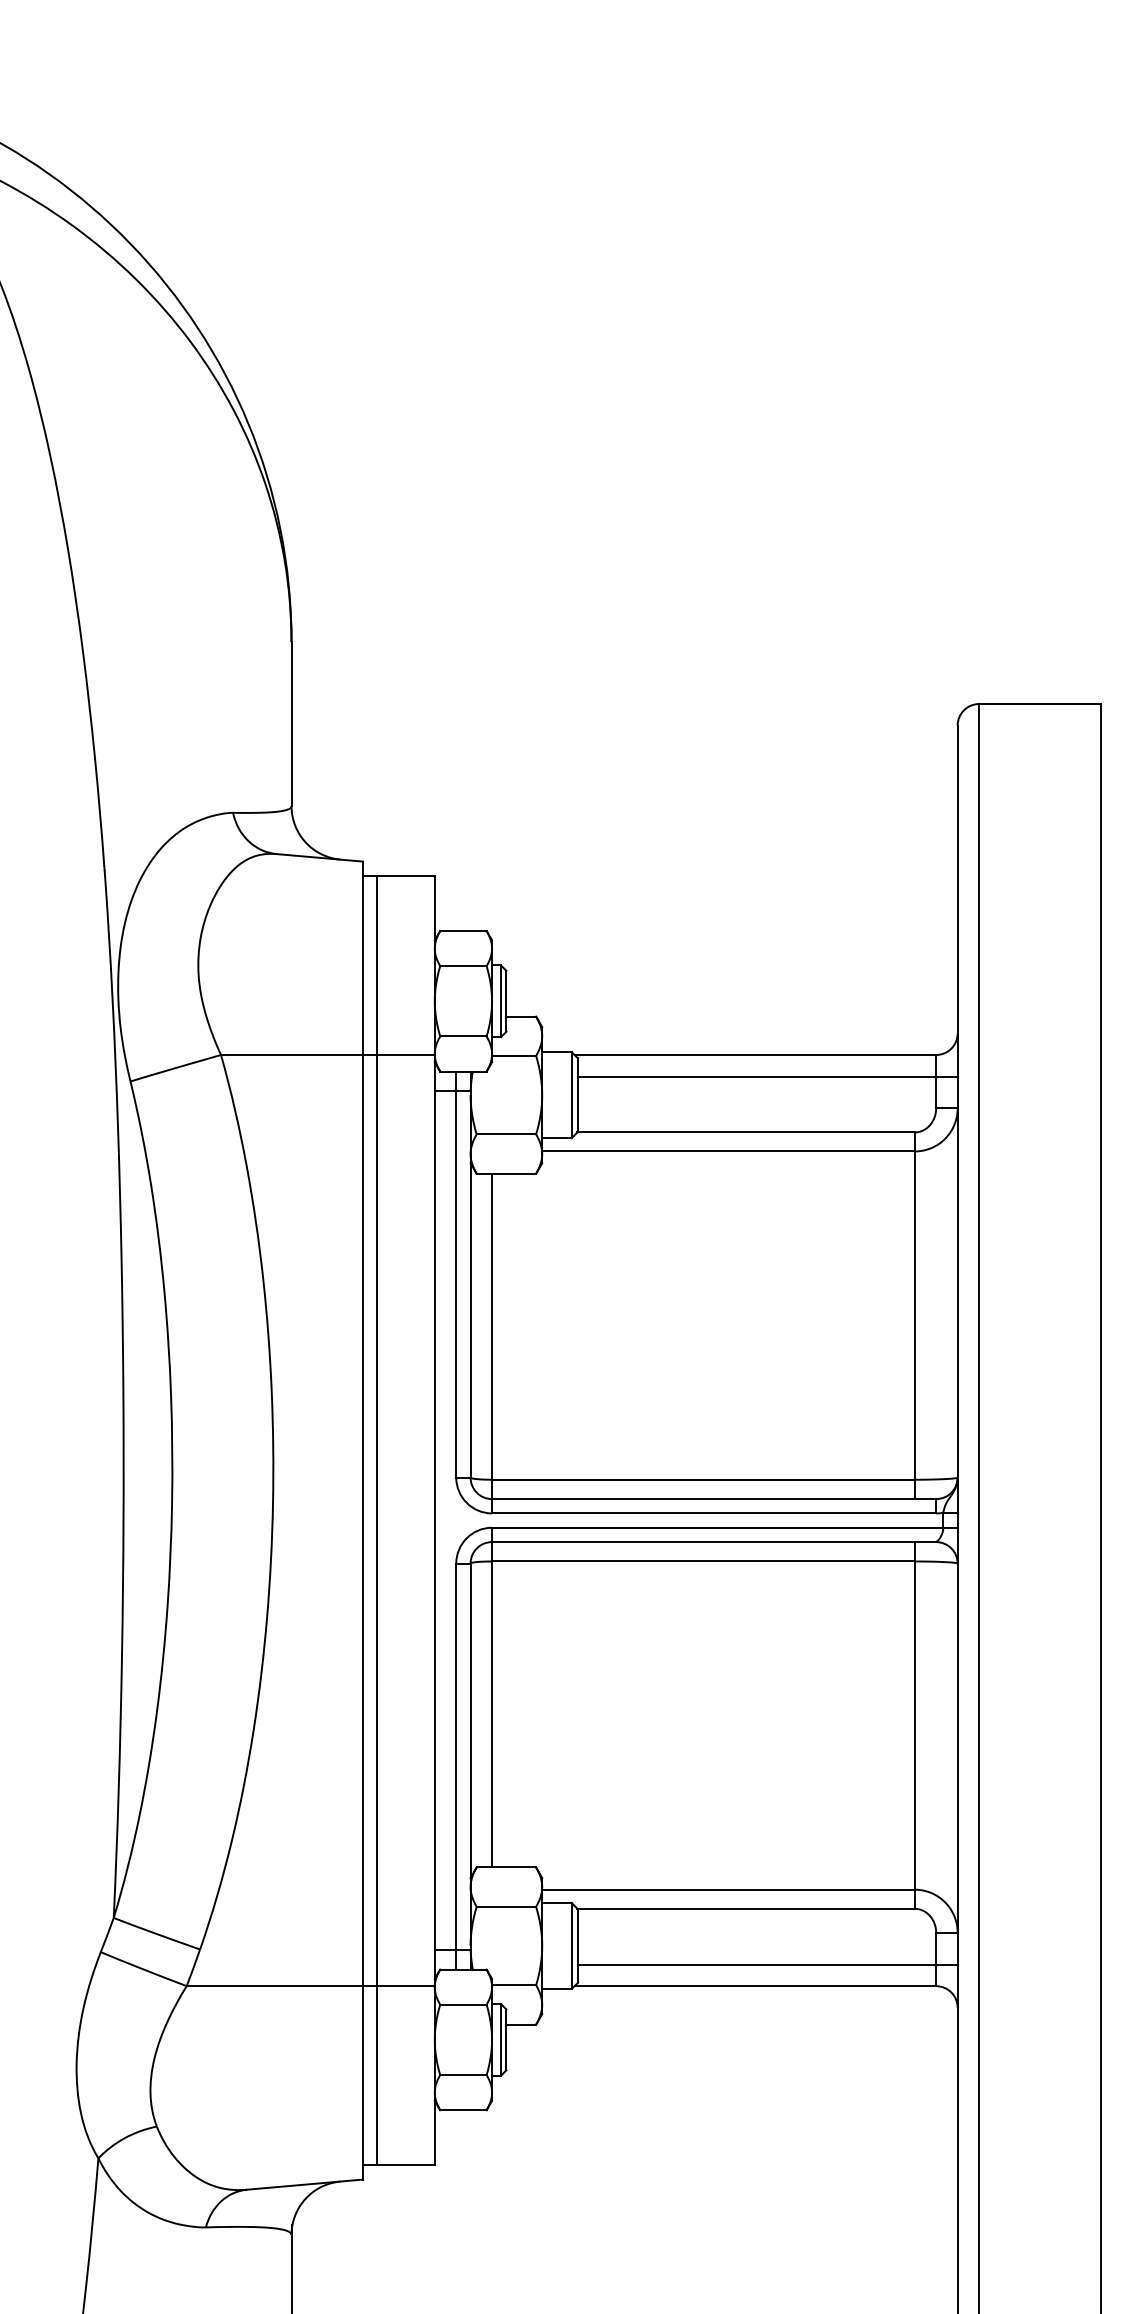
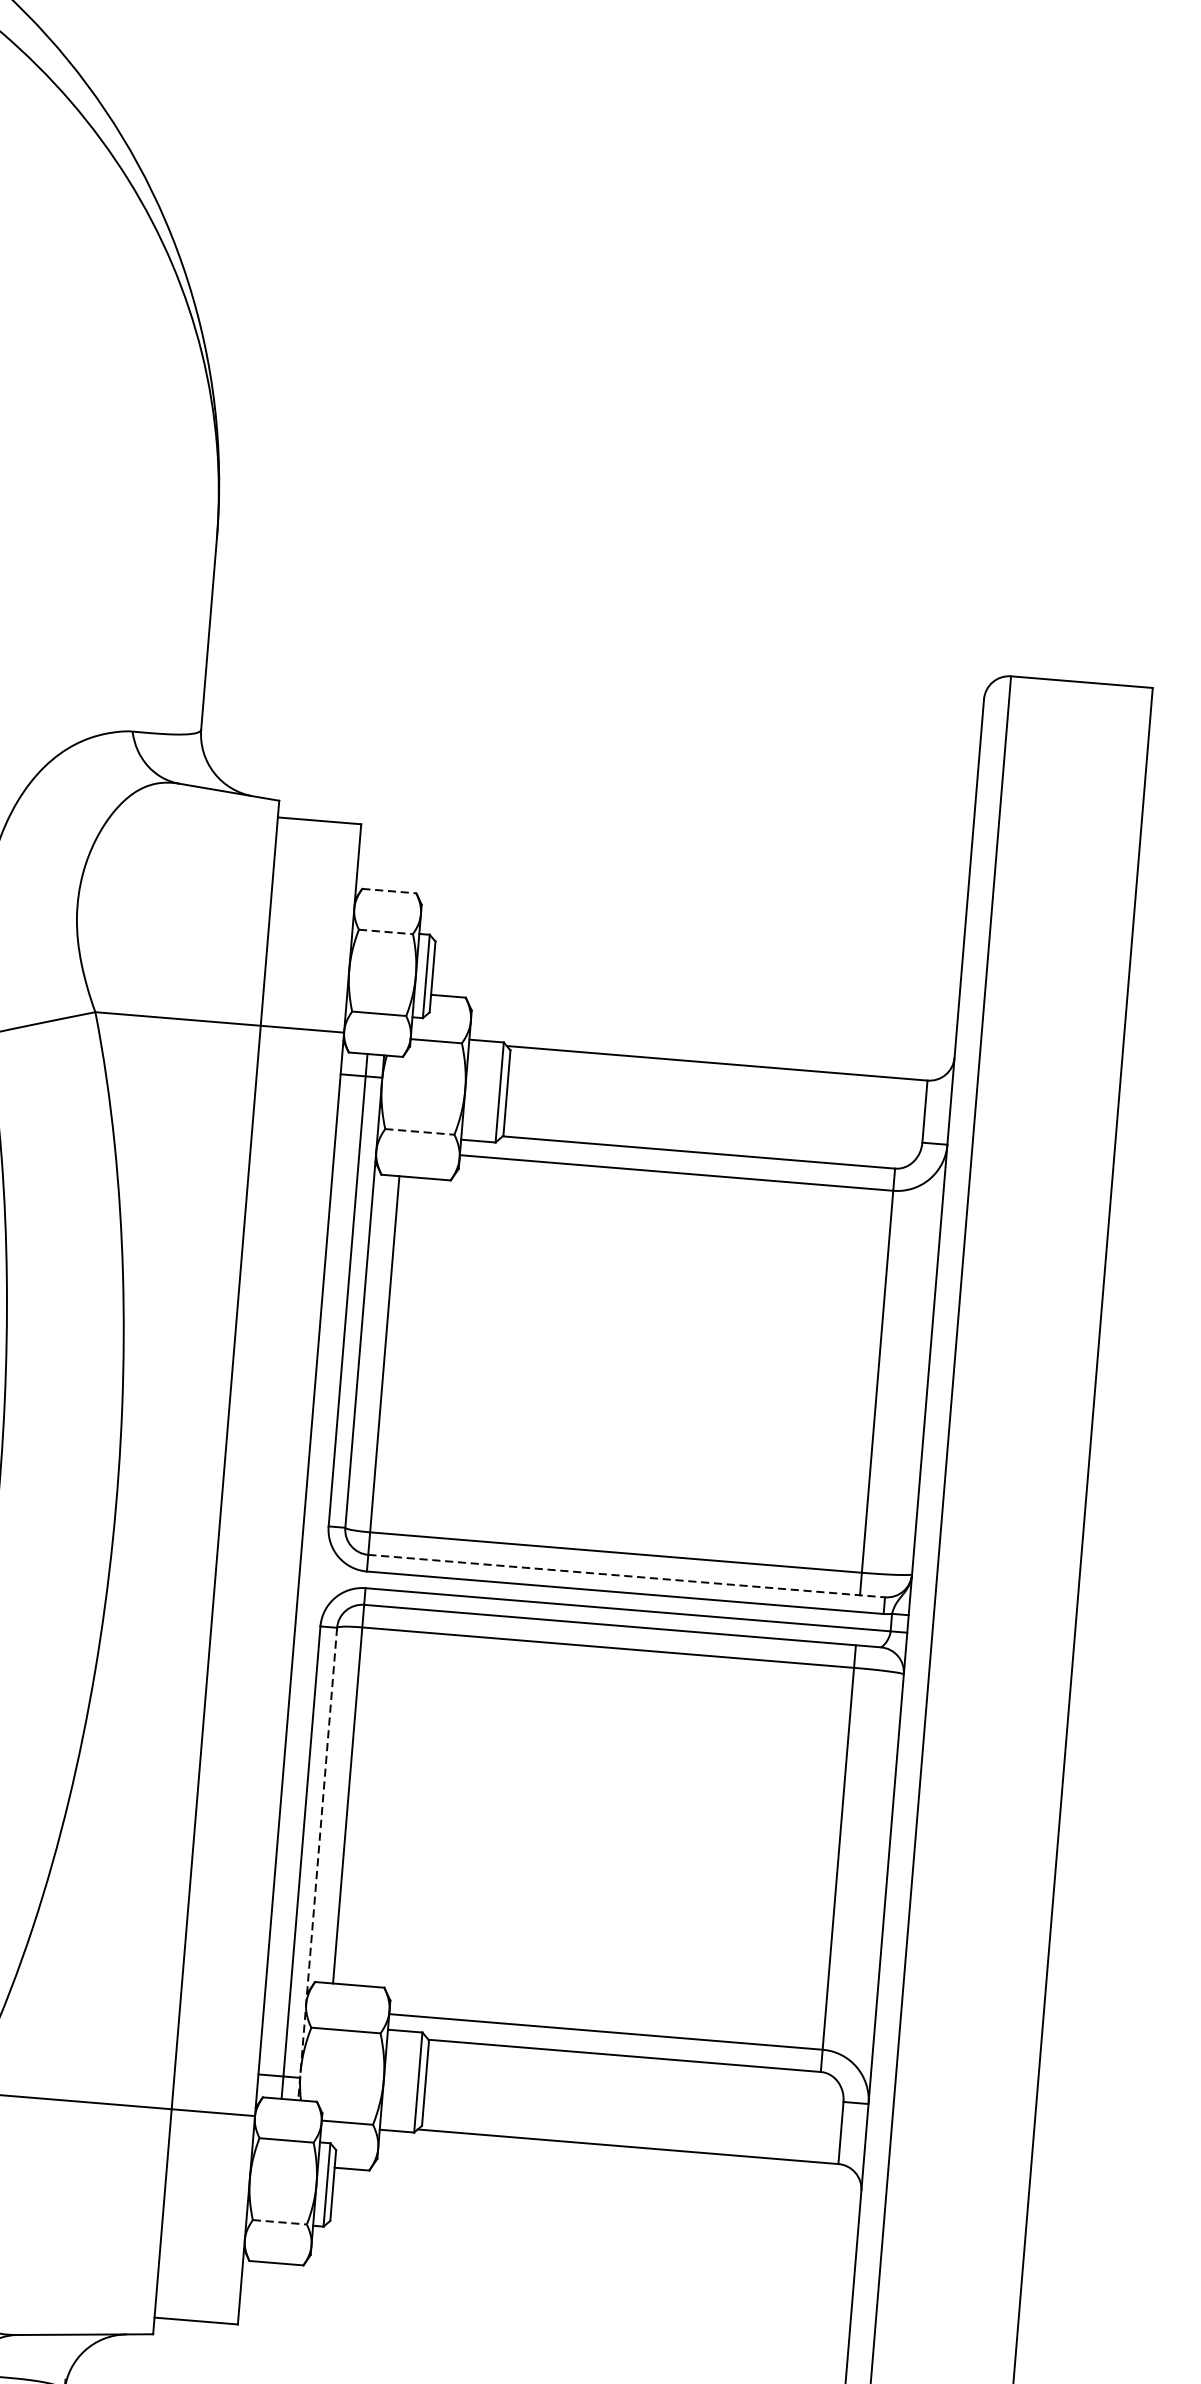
line: (463, 931) -> (389, 891), solid -> dashed
line: (463, 966) -> (385, 932), solid -> dashed
line: (767, 1076) -> (729, 1089), removed
line: (506, 1134) -> (419, 1131), solid -> dashed
line: (714, 1499) -> (627, 1576), solid -> dashed
line: (377, 1520) -> (232, 1568), removed
line: (470, 1767) -> (317, 1865), solid -> dashed
line: (767, 1964) -> (644, 2122), removed
line: (463, 2075) -> (279, 2222), solid -> dashed

